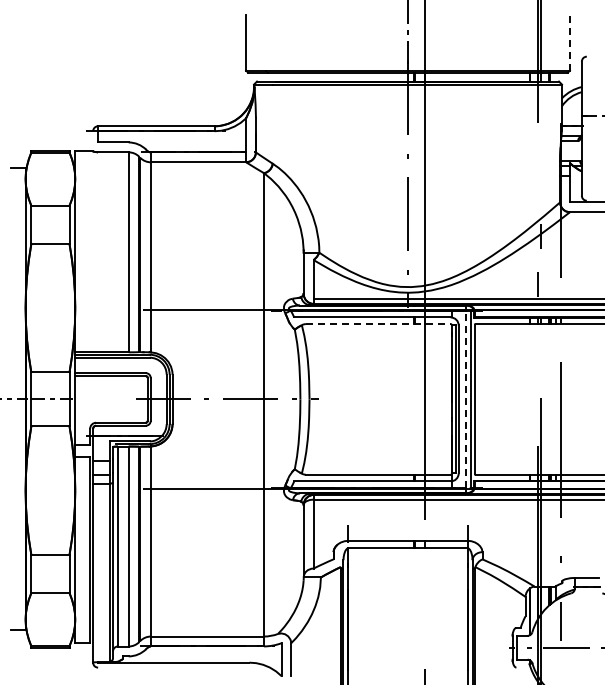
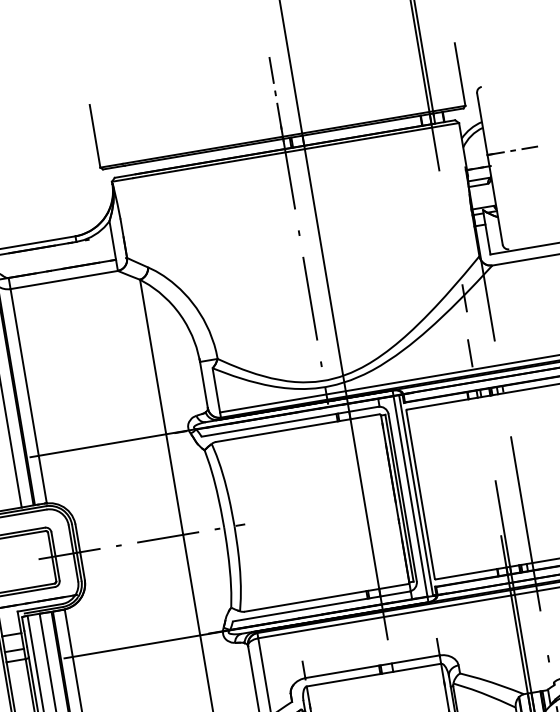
line: (569, 42) -> (459, 74), dashed -> solid
line: (378, 324) -> (297, 428), dashed -> solid
line: (465, 399) -> (410, 496), dashed -> solid

